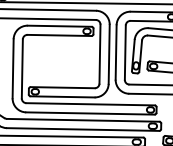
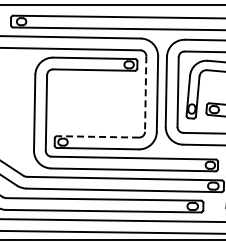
line: (99, 54) -> (145, 94), solid -> dashed
line: (63, 87) -> (98, 136), solid -> dashed

